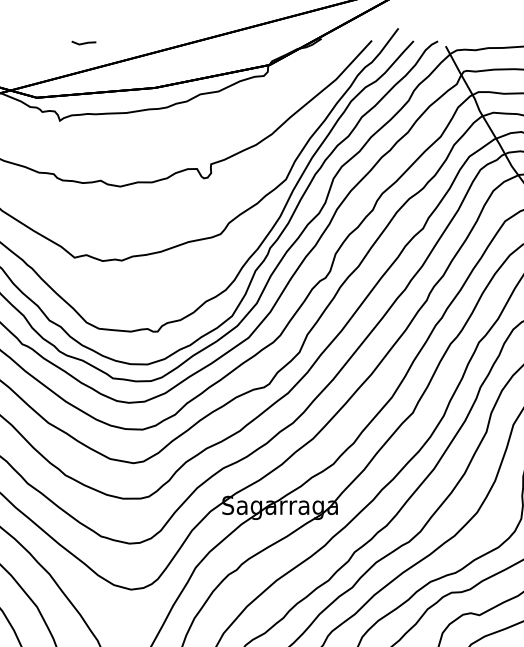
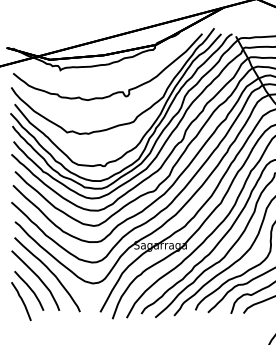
line: (81, 42) -> (70, 34), removed

